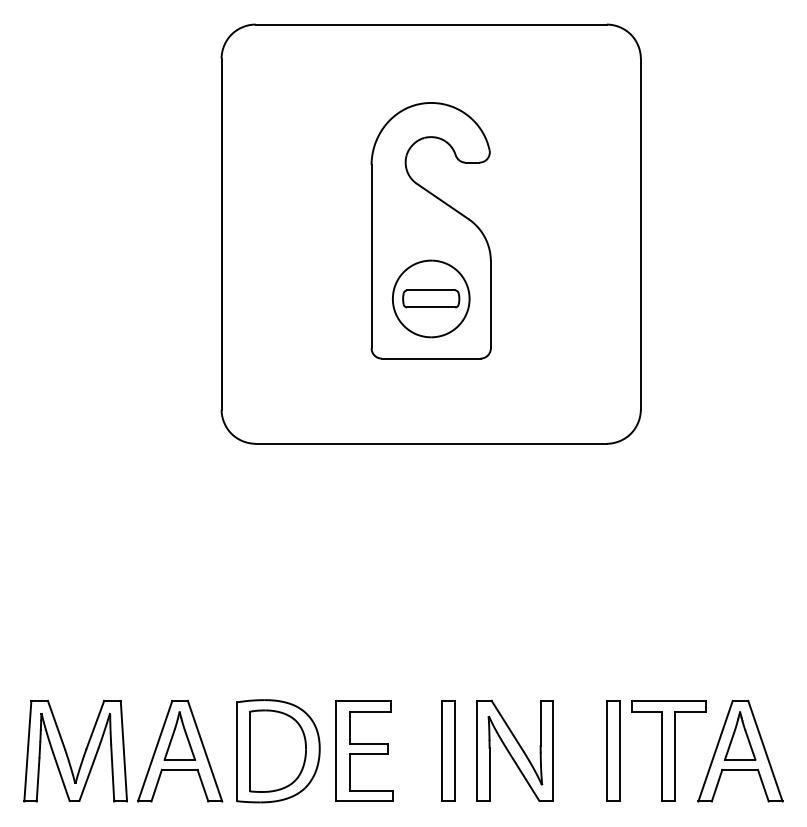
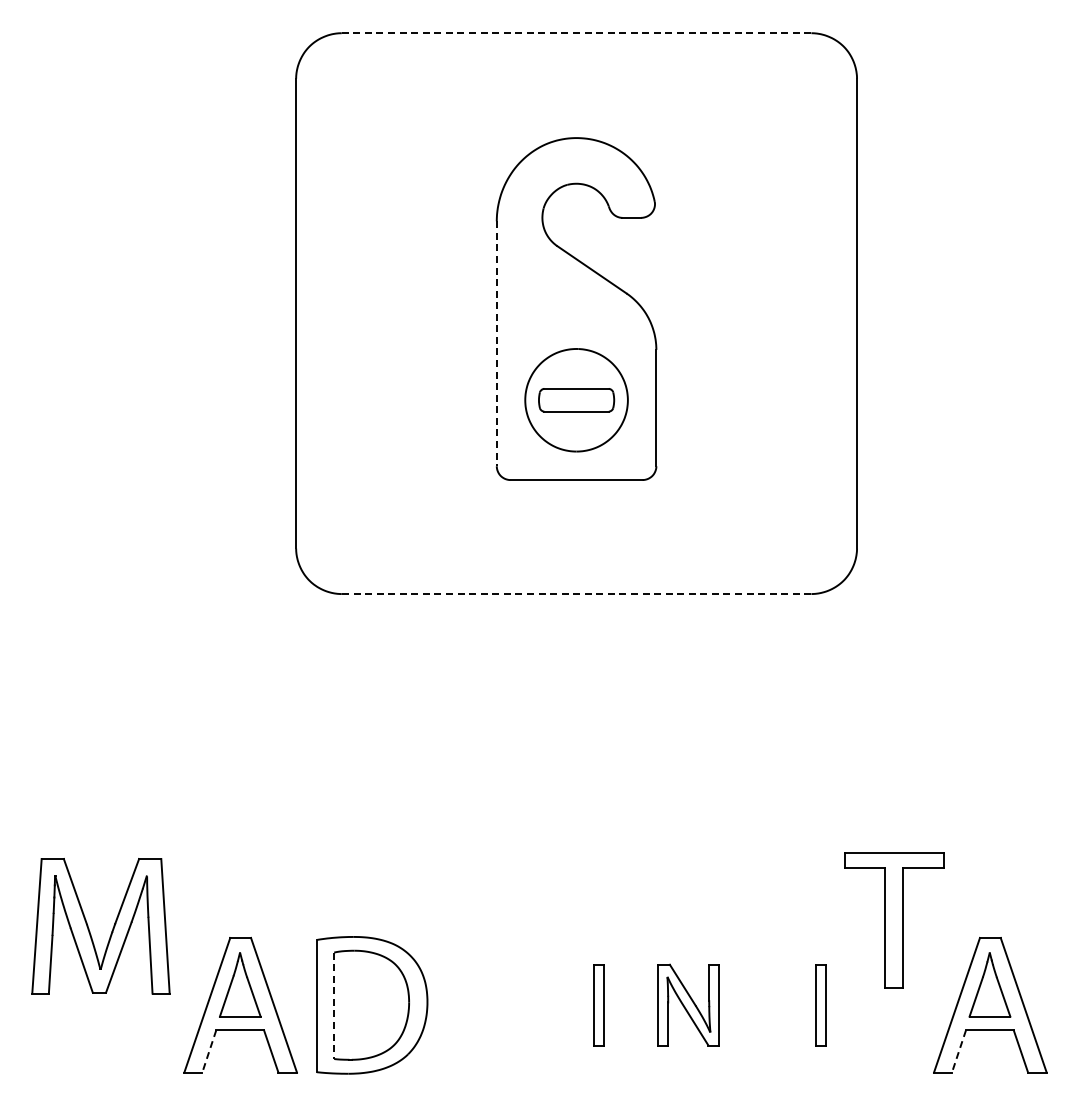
line: (431, 24) -> (576, 33), solid -> dashed
line: (371, 257) -> (496, 344), solid -> dashed
line: (431, 444) -> (576, 594), solid -> dashed
part: (514, 750) -> (688, 1004), size x0.6
part: (364, 751) -> (487, 1005), removed
part: (447, 751) -> (598, 1005), size x0.6
part: (613, 751) -> (820, 1005), size x0.6
part: (668, 751) -> (894, 920), moved
part: (67, 752) -> (89, 928), moved
line: (250, 752) -> (334, 1006), solid -> dashed
line: (156, 785) -> (209, 1051), solid -> dashed
line: (716, 785) -> (958, 1051), solid -> dashed

